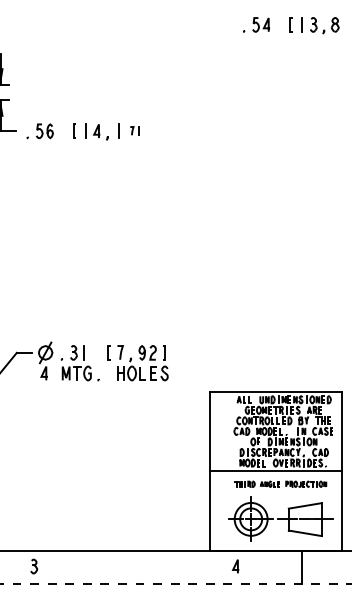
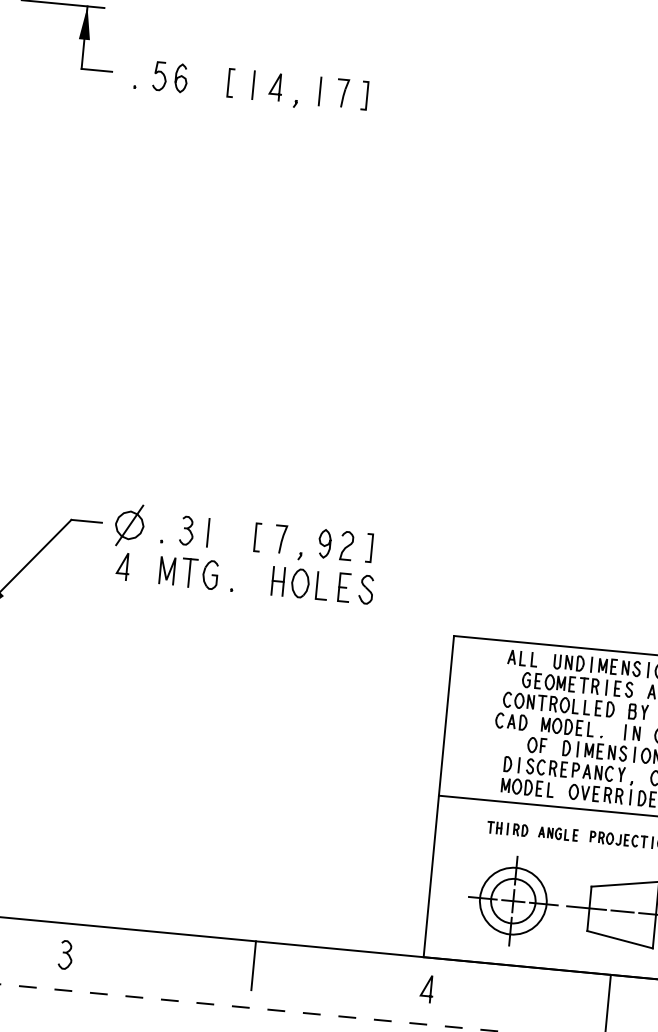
part: (134, 130) -> (351, 92), size x1.67
line: (126, 563) -> (252, 966), added
line: (235, 566) -> (426, 989), moved

